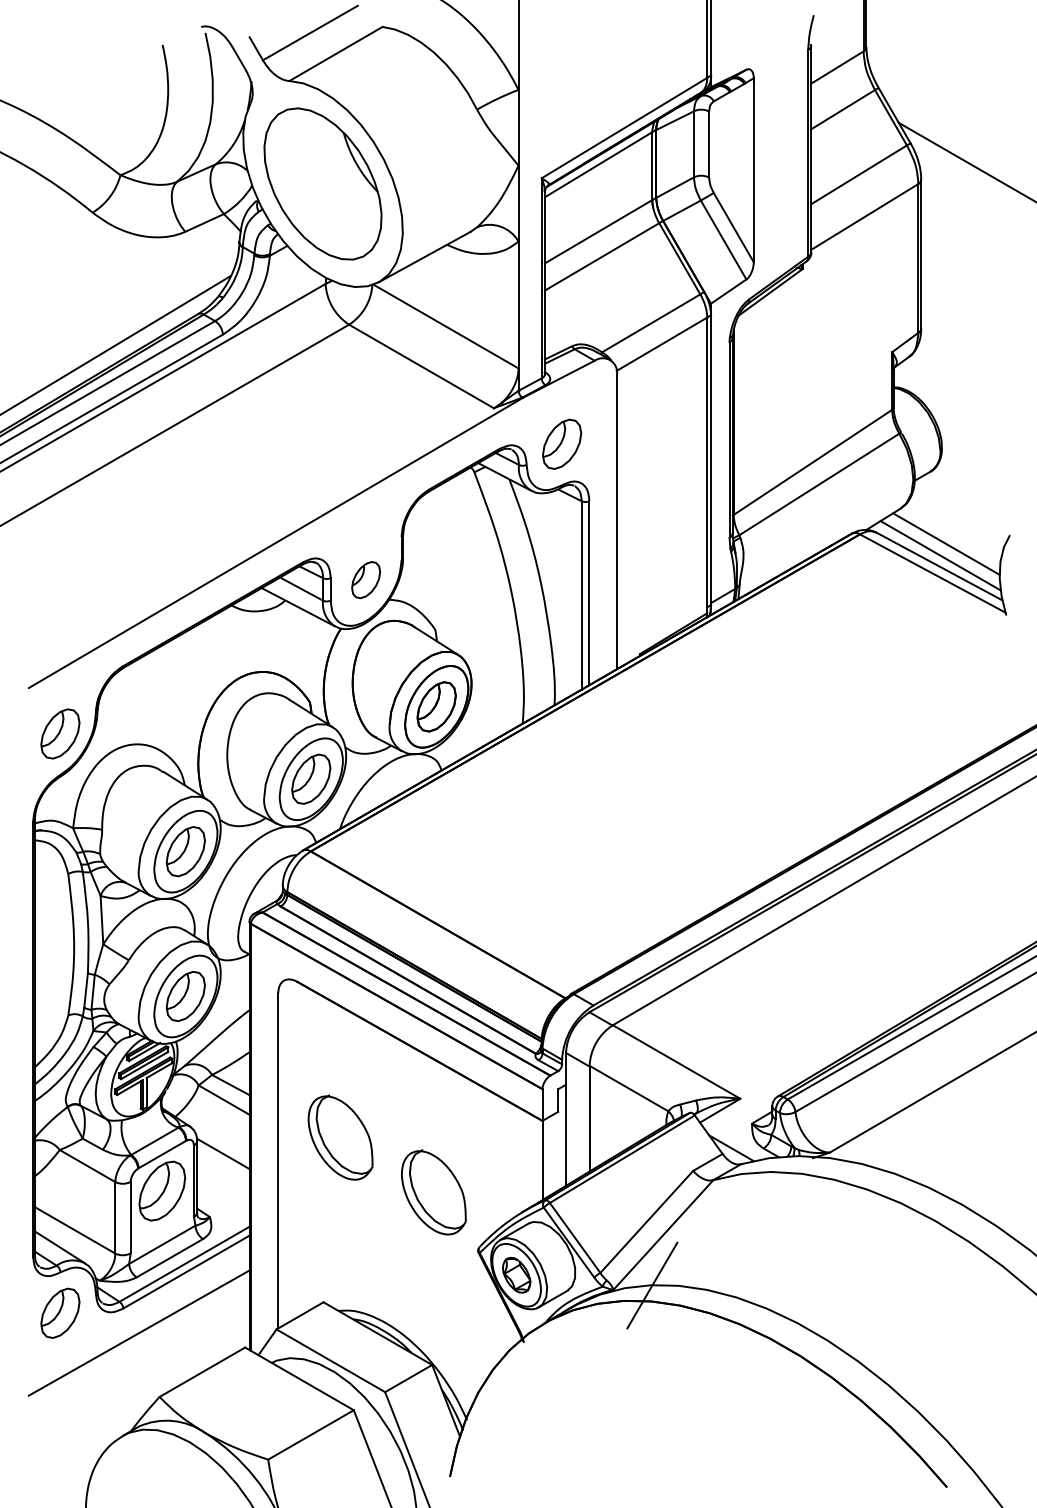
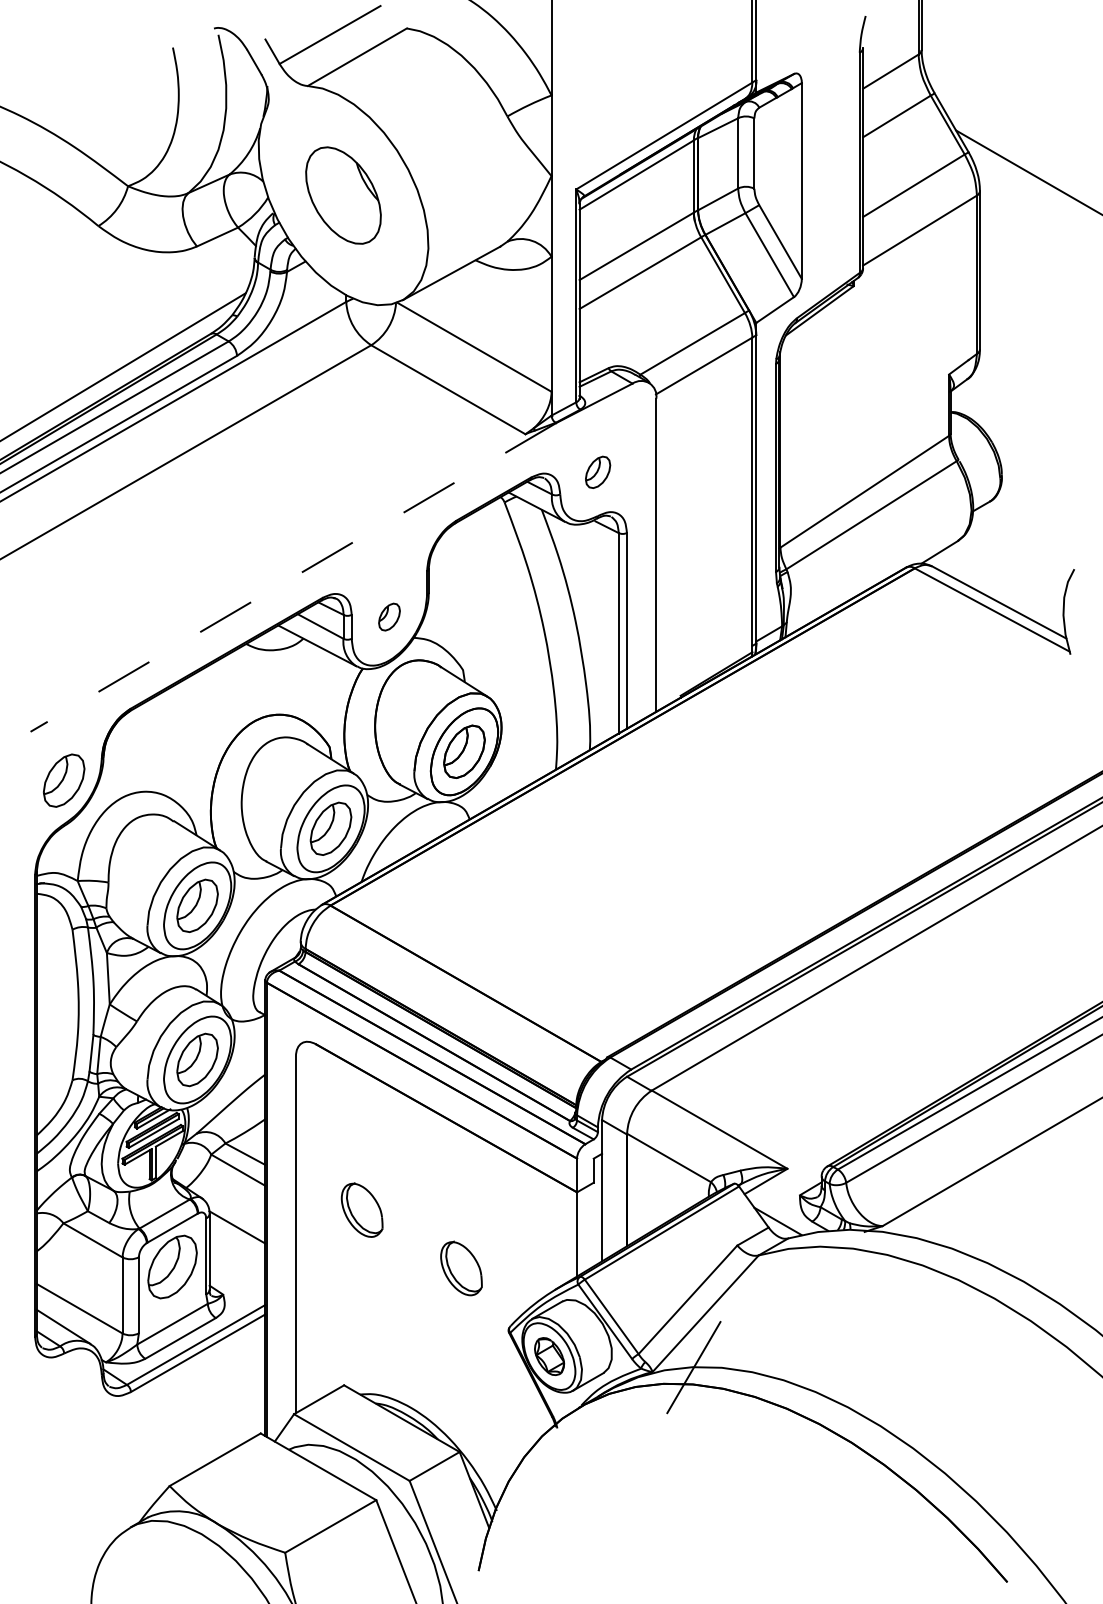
part: (322, 183) -> (342, 195), size x0.6
part: (562, 443) -> (598, 471), size x0.6
line: (275, 543) -> (292, 578), solid -> dashed
line: (946, 543) -> (1006, 578), removed
line: (940, 555) -> (1000, 590), removed
part: (366, 580) -> (389, 617), size x0.7
part: (340, 1137) -> (362, 1210), size x0.6
part: (433, 1192) -> (461, 1268), size x0.6
part: (60, 1312) -> (64, 1396), removed
line: (138, 1332) -> (147, 1417), removed

